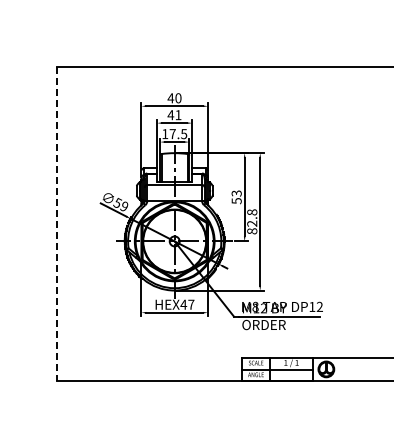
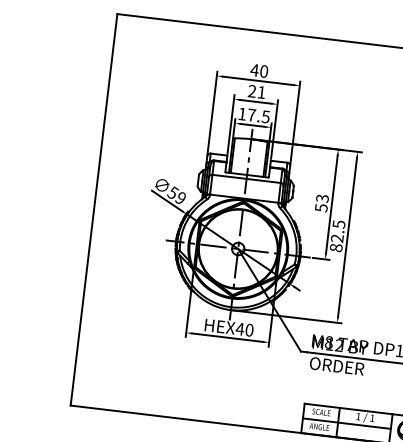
text: (170, 115) -> (251, 91), 41 -> 21
text: (252, 212) -> (339, 224), 82.8 -> 82.5
line: (56, 224) -> (93, 210), dashed -> solid
text: (191, 304) -> (249, 329), HEX47 -> HEX40

